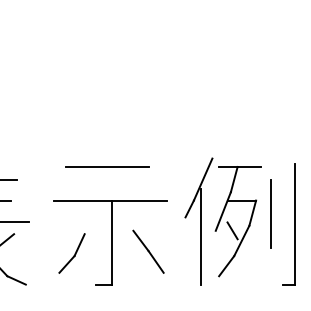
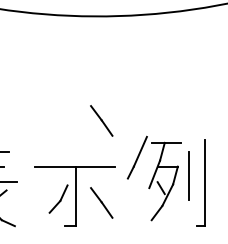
line: (148, 135) -> (101, 120), added
line: (107, 166) -> (72, 142), removed
line: (200, 237) -> (138, 192), removed
part: (71, 252) -> (58, 198), moved

